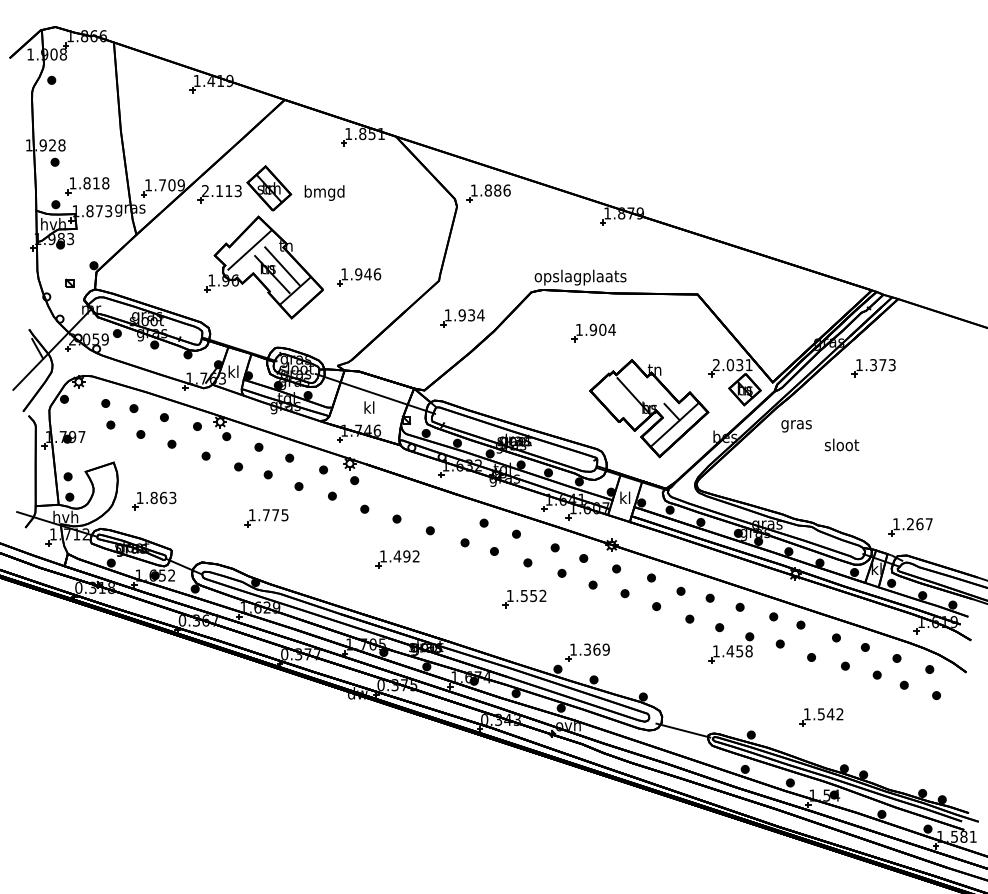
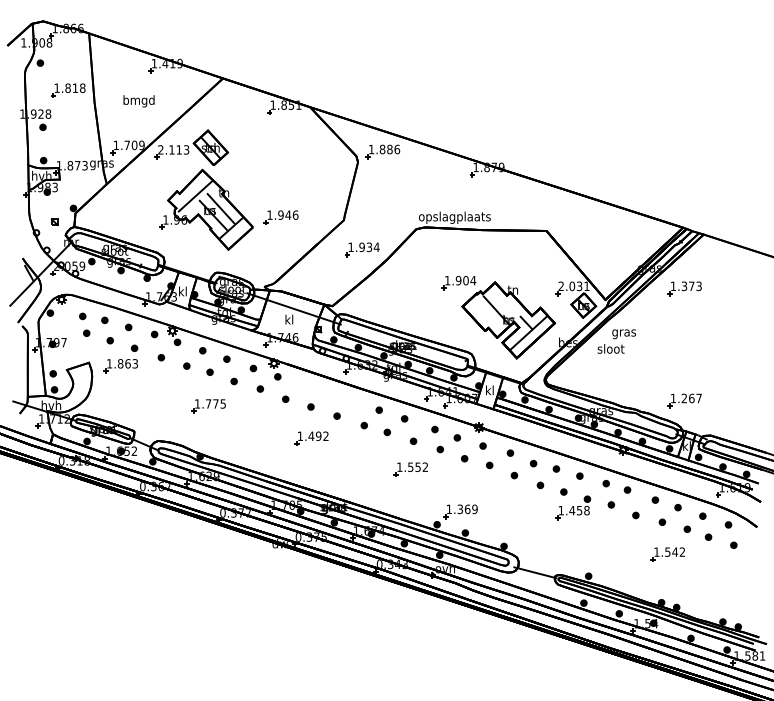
part: (87, 186) -> (68, 90), moved
text: (324, 192) -> (138, 100), moved
part: (593, 332) -> (458, 282), moved
text: (842, 444) -> (611, 348), moved
part: (154, 500) -> (120, 365), moved
part: (910, 527) -> (684, 401), moved
part: (821, 717) -> (667, 554), moved

